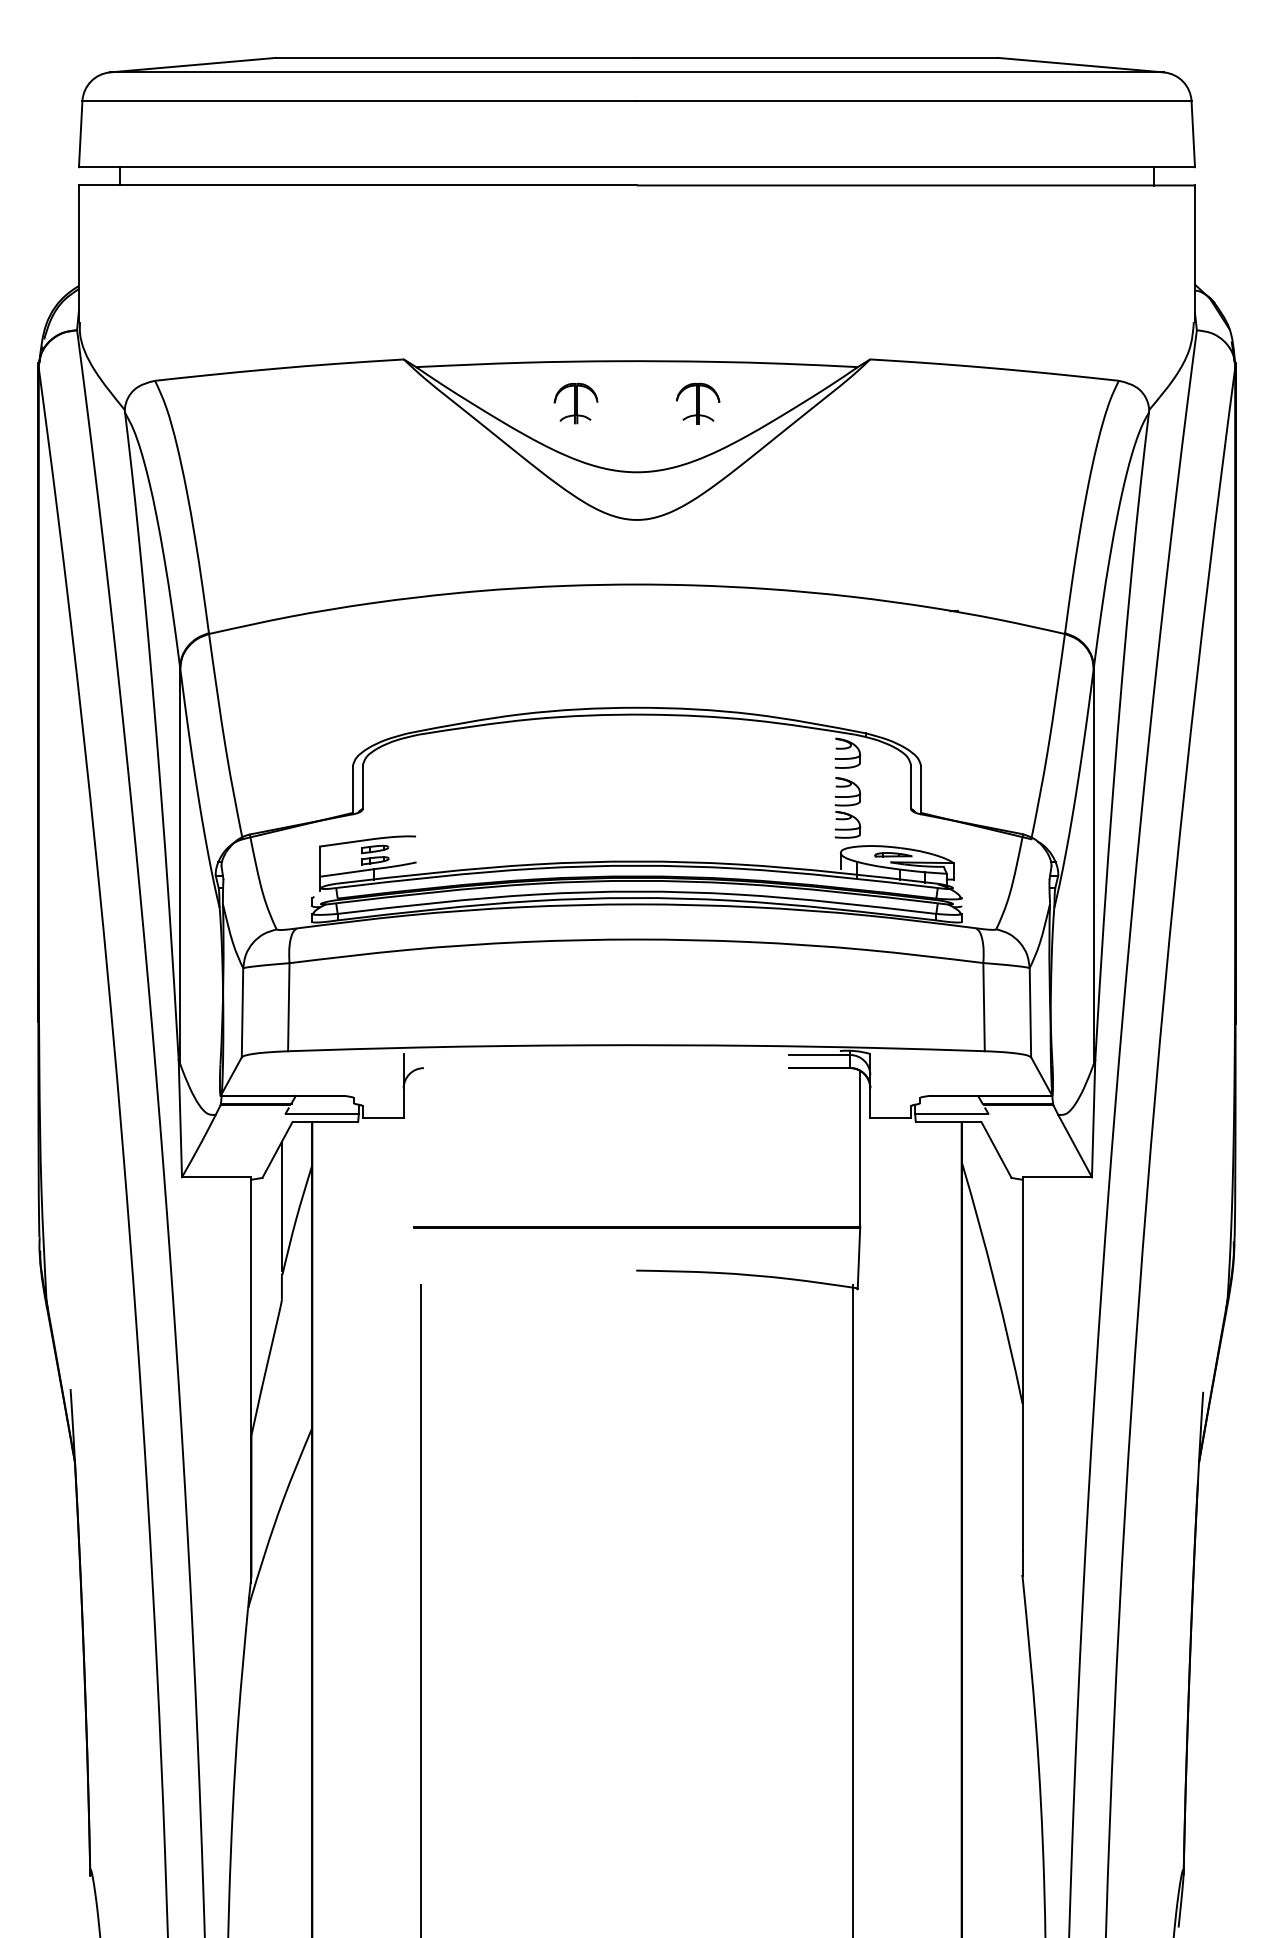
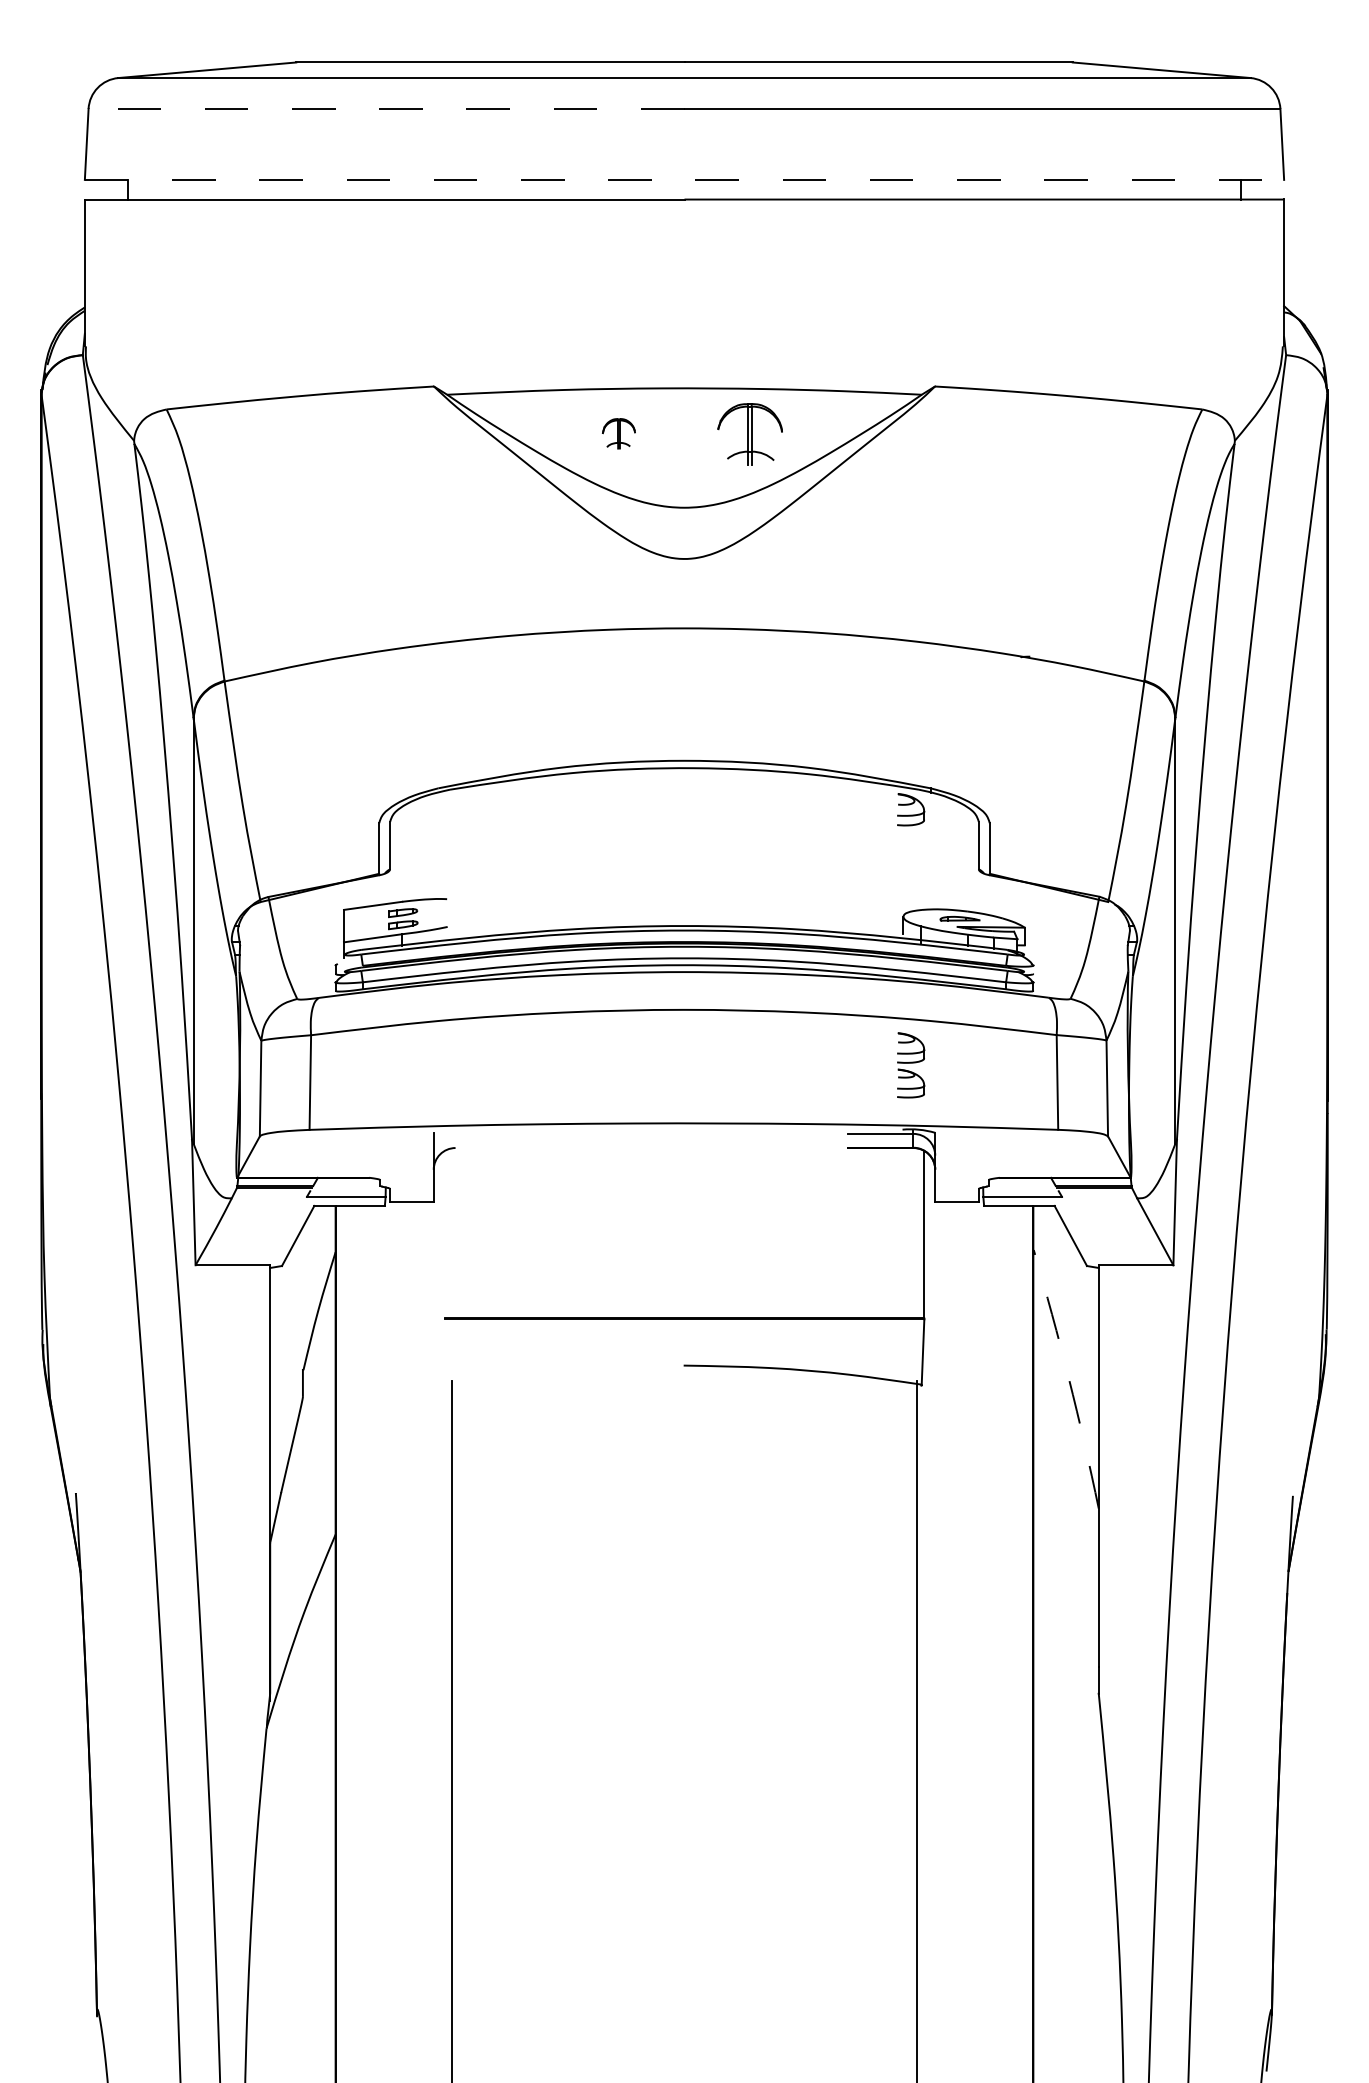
line: (359, 100) -> (386, 108), solid -> dashed
line: (637, 166) -> (684, 179), solid -> dashed
part: (575, 403) -> (618, 433), size x0.7
part: (697, 403) -> (749, 433), size x1.4
part: (848, 808) -> (911, 1065), moved
line: (281, 1206) -> (302, 1296), removed
arc: (994, 1282) -> (1068, 1378), solid -> dashed

